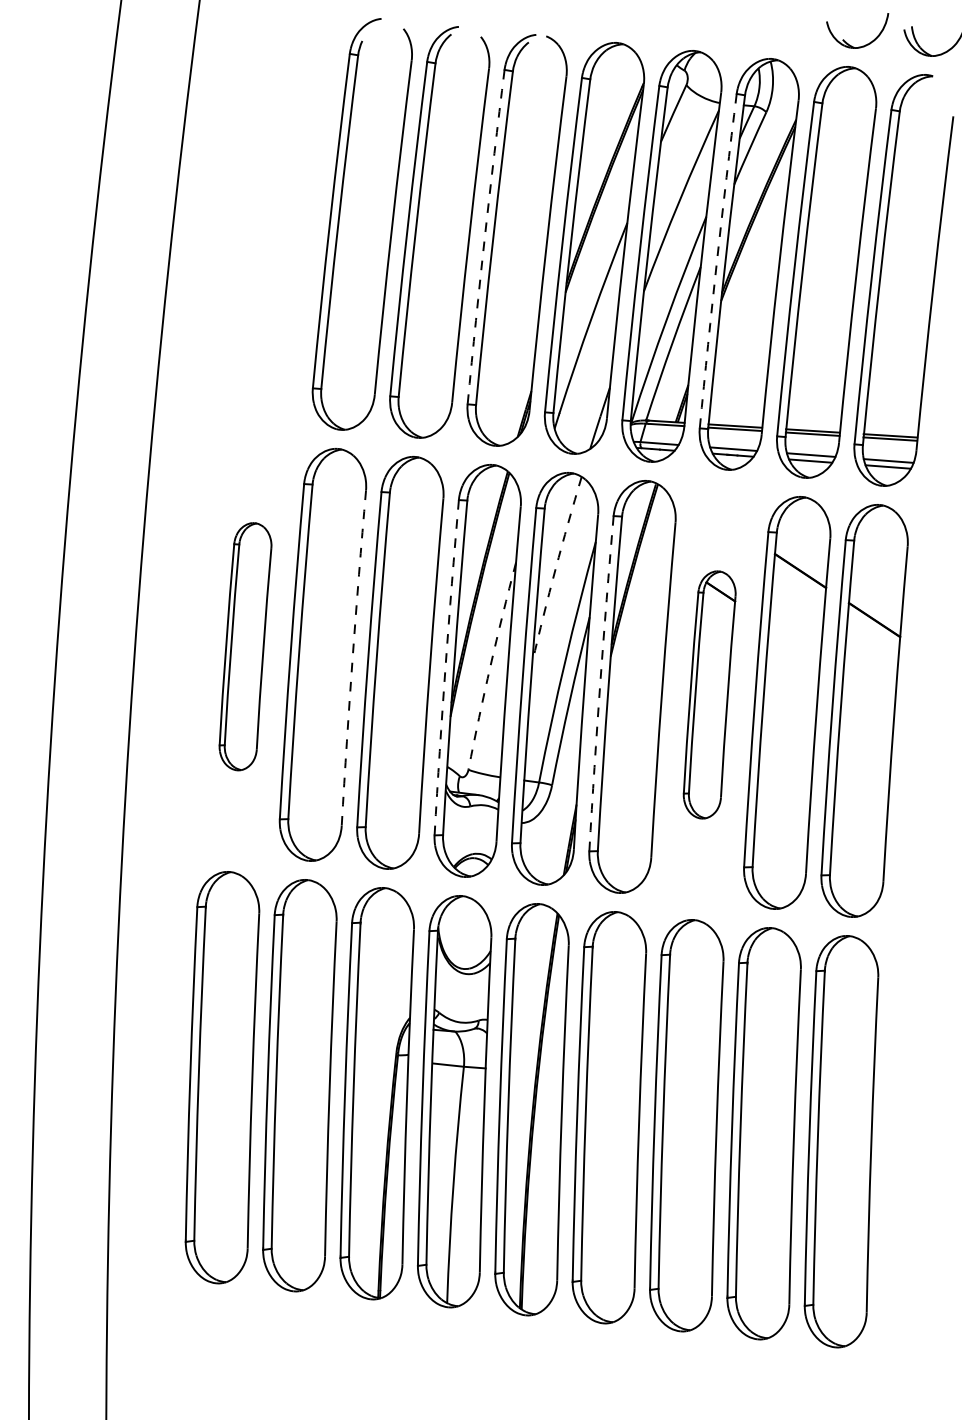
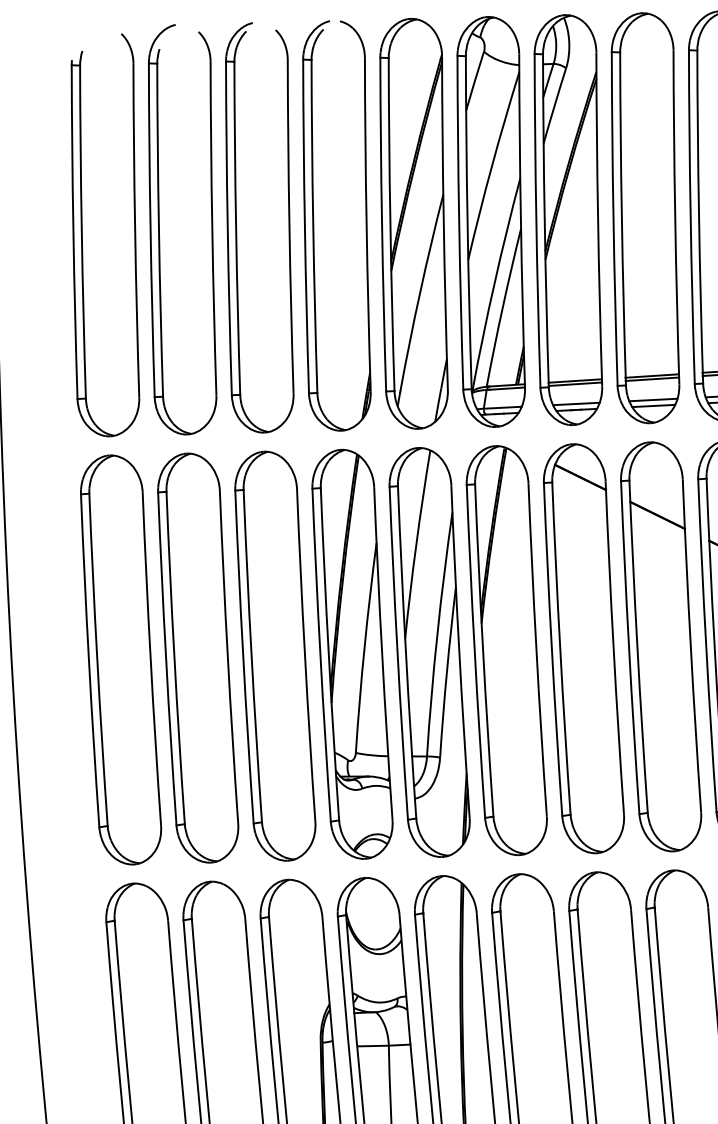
part: (261, 221) -> (83, 239), added
arc: (484, 237) -> (304, 227), dashed -> solid
arc: (717, 261) -> (536, 221), dashed -> solid
arc: (555, 569) -> (416, 544), dashed -> solid
part: (245, 646) -> (120, 659), size x1.67
arc: (352, 658) -> (227, 657), dashed -> solid
arc: (490, 665) -> (364, 647), dashed -> solid
arc: (445, 667) -> (320, 655), dashed -> solid
arc: (600, 683) -> (474, 651), dashed -> solid
part: (709, 694) -> (583, 648), size x1.67

